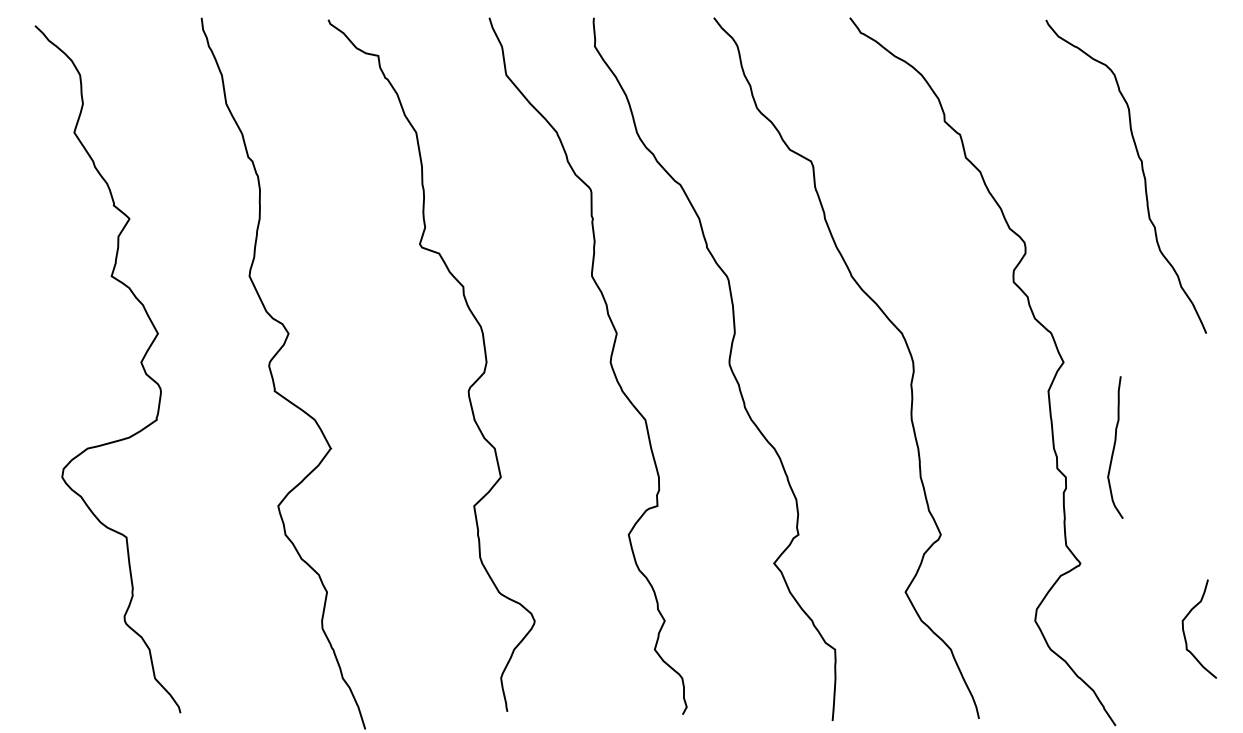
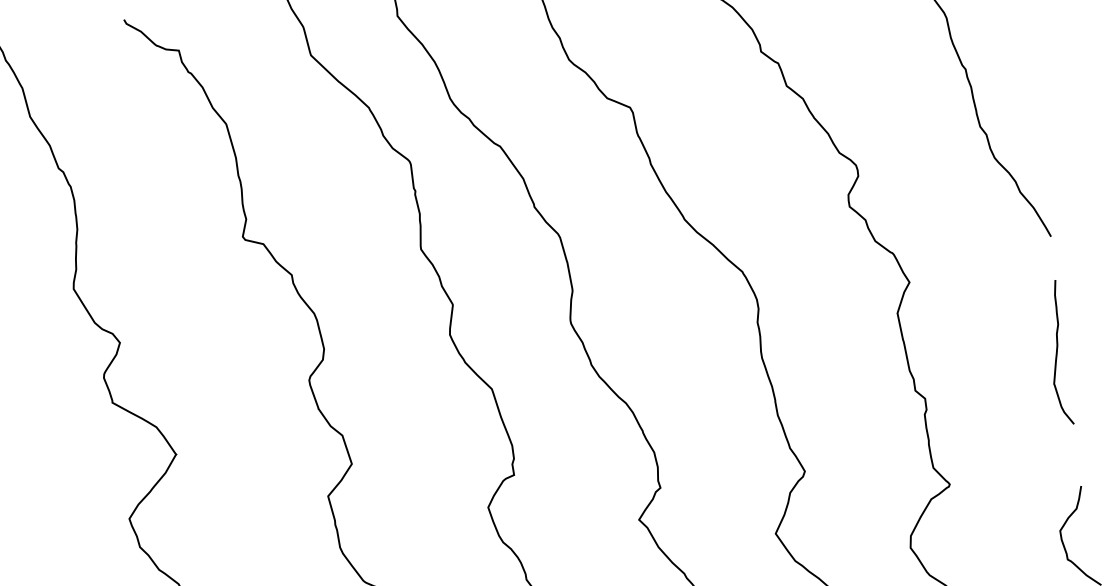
curve: (1115, 446) -> (1058, 351), moved

